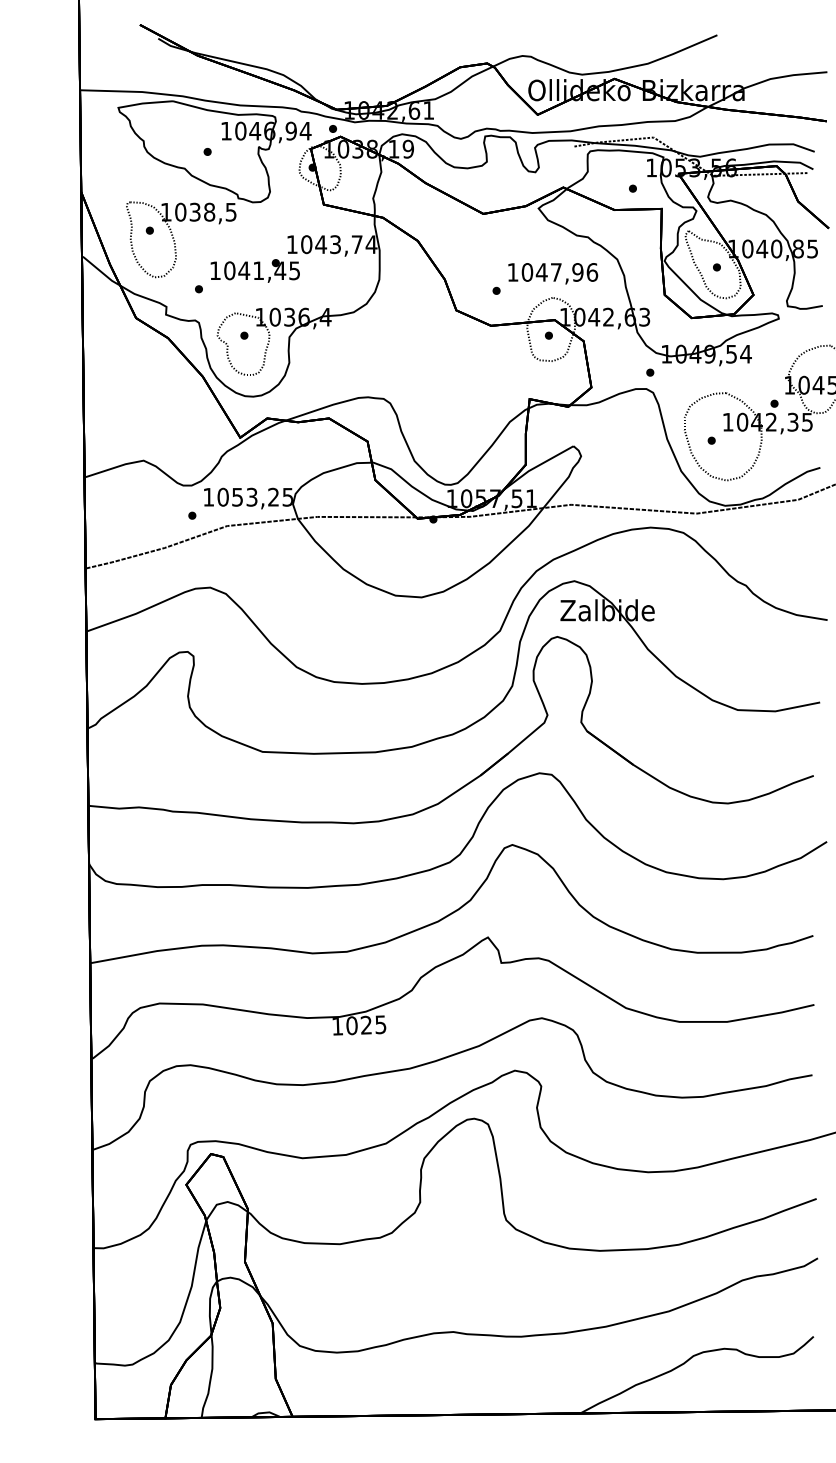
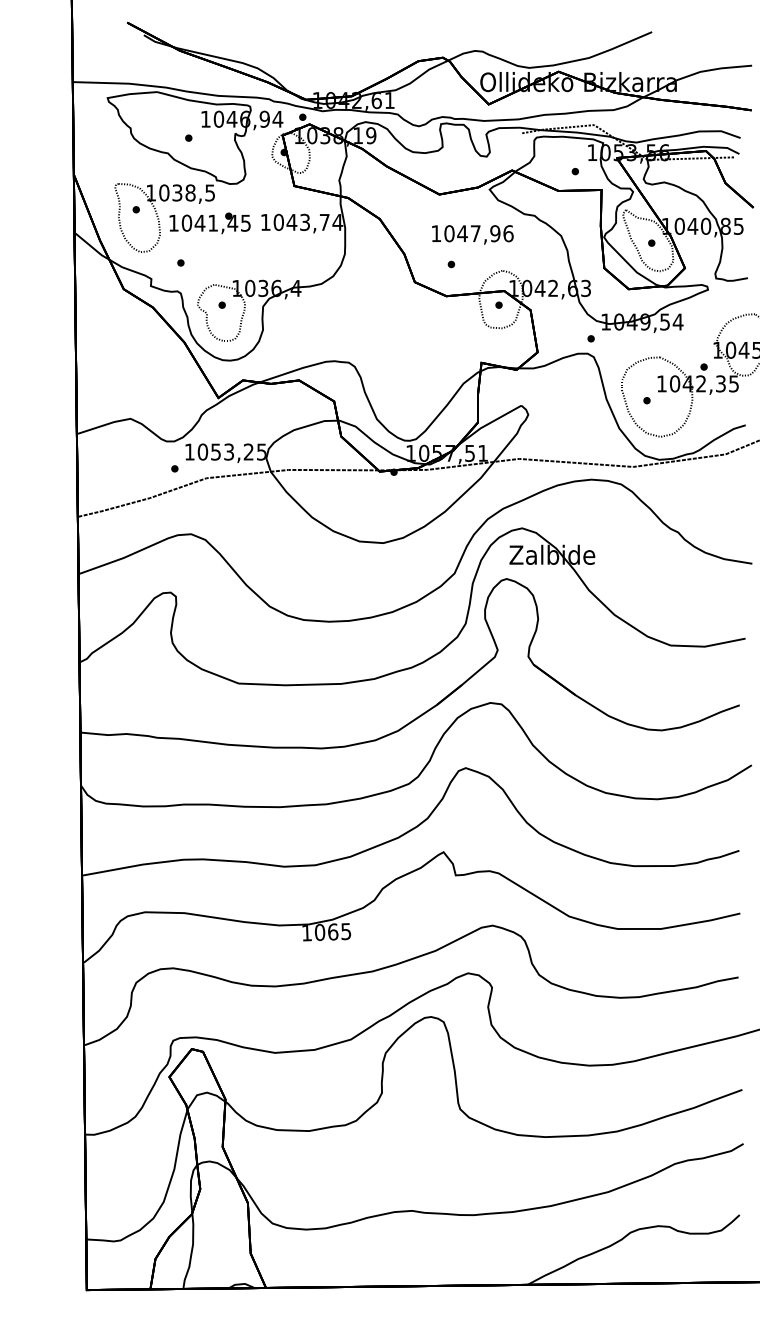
text: (254, 271) -> (209, 223), moved
text: (552, 273) -> (472, 234), moved
text: (366, 1024) -> (333, 931), 1025 -> 1065

